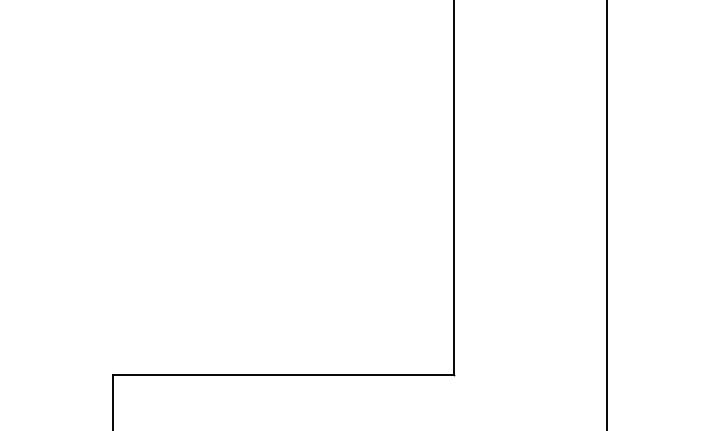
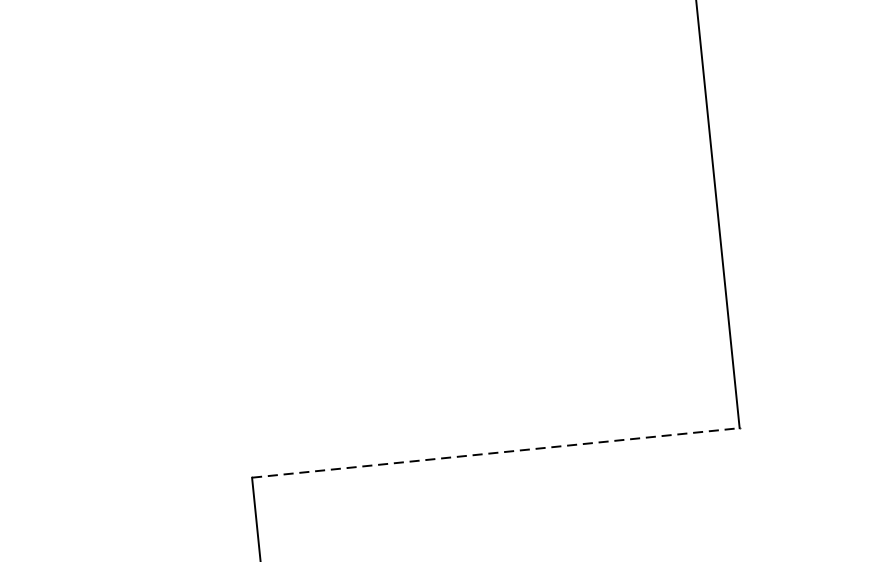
line: (284, 375) -> (497, 453), solid -> dashed

